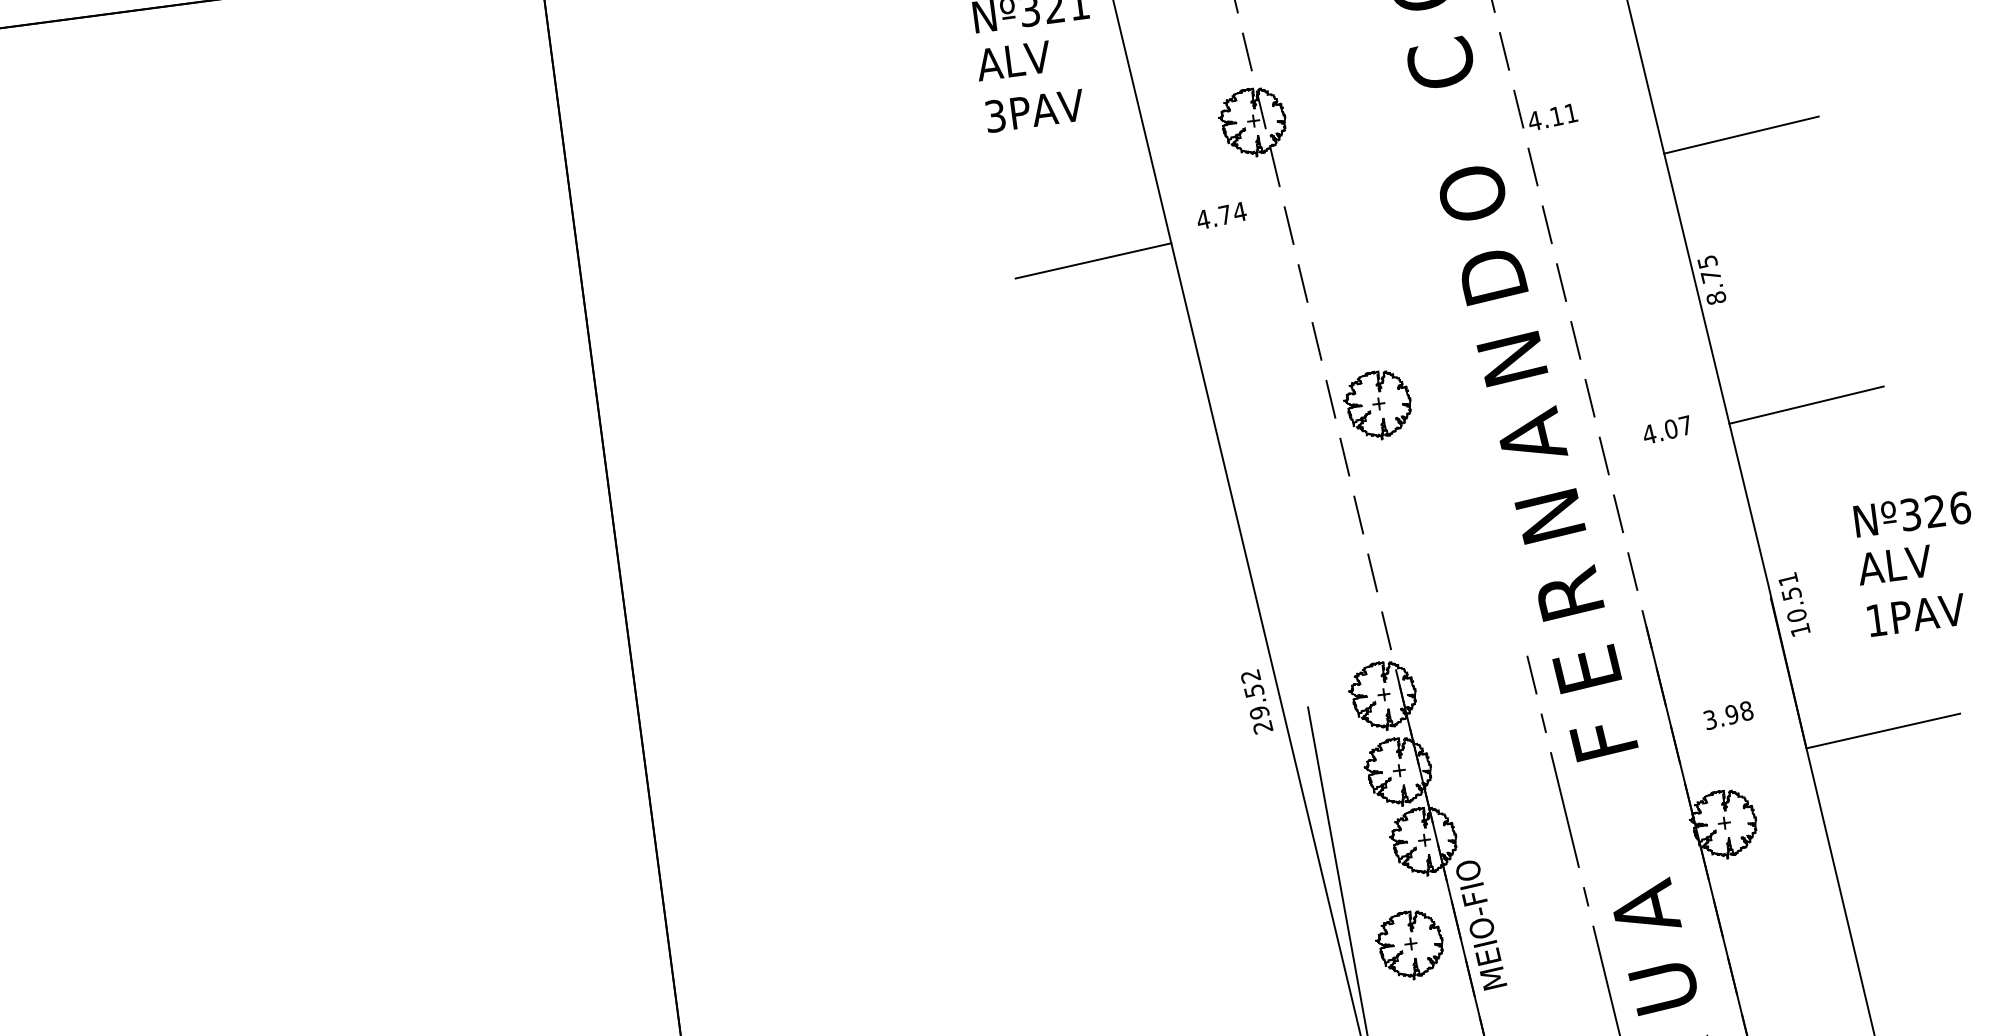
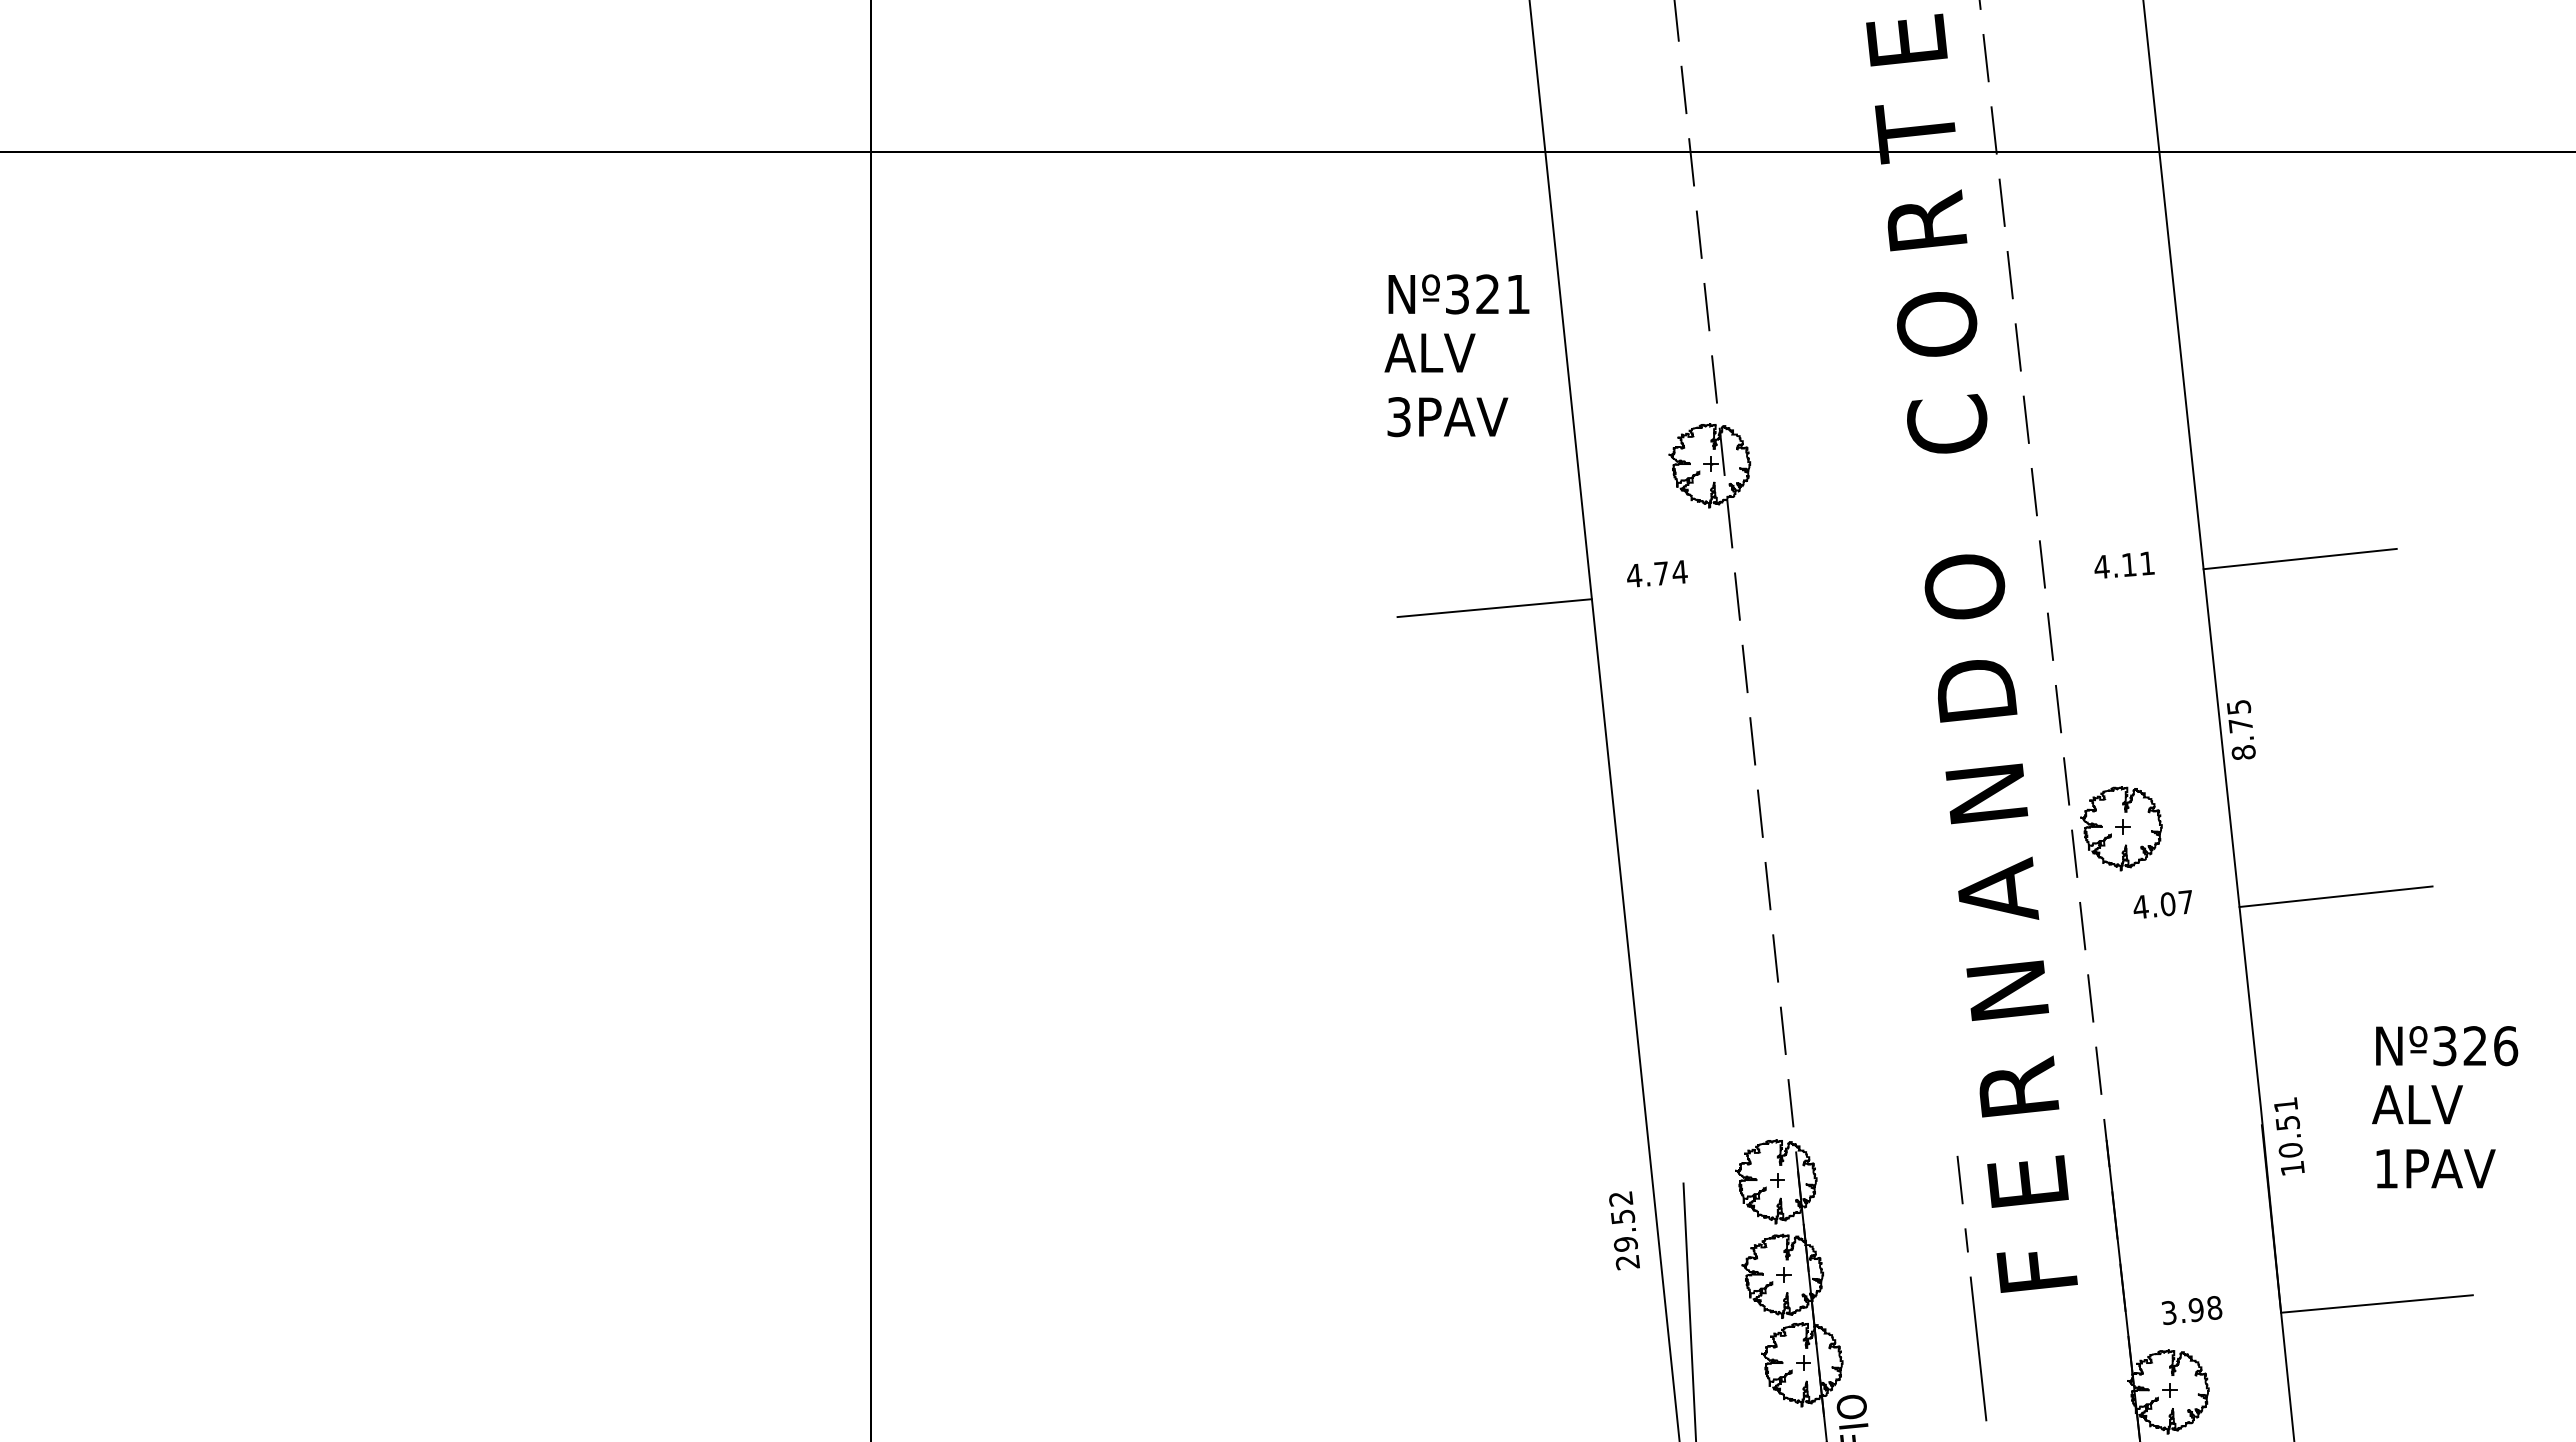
text: (1552, 116) -> (2124, 564), moved
part: (1377, 405) -> (2121, 828), moved
text: (1256, 701) -> (1624, 1230), moved
text: (1728, 715) -> (2191, 1310), moved

